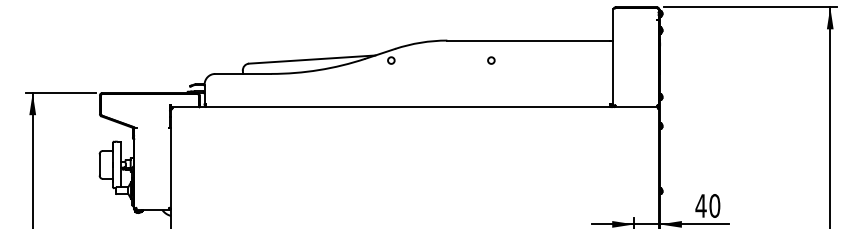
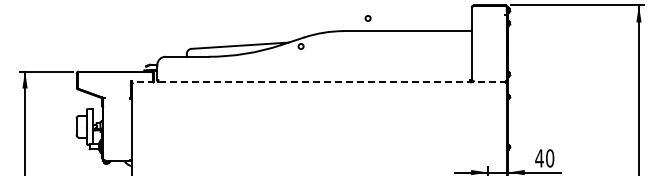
circle: (490, 60) -> (367, 18), moved
line: (415, 107) -> (319, 82), solid -> dashed

